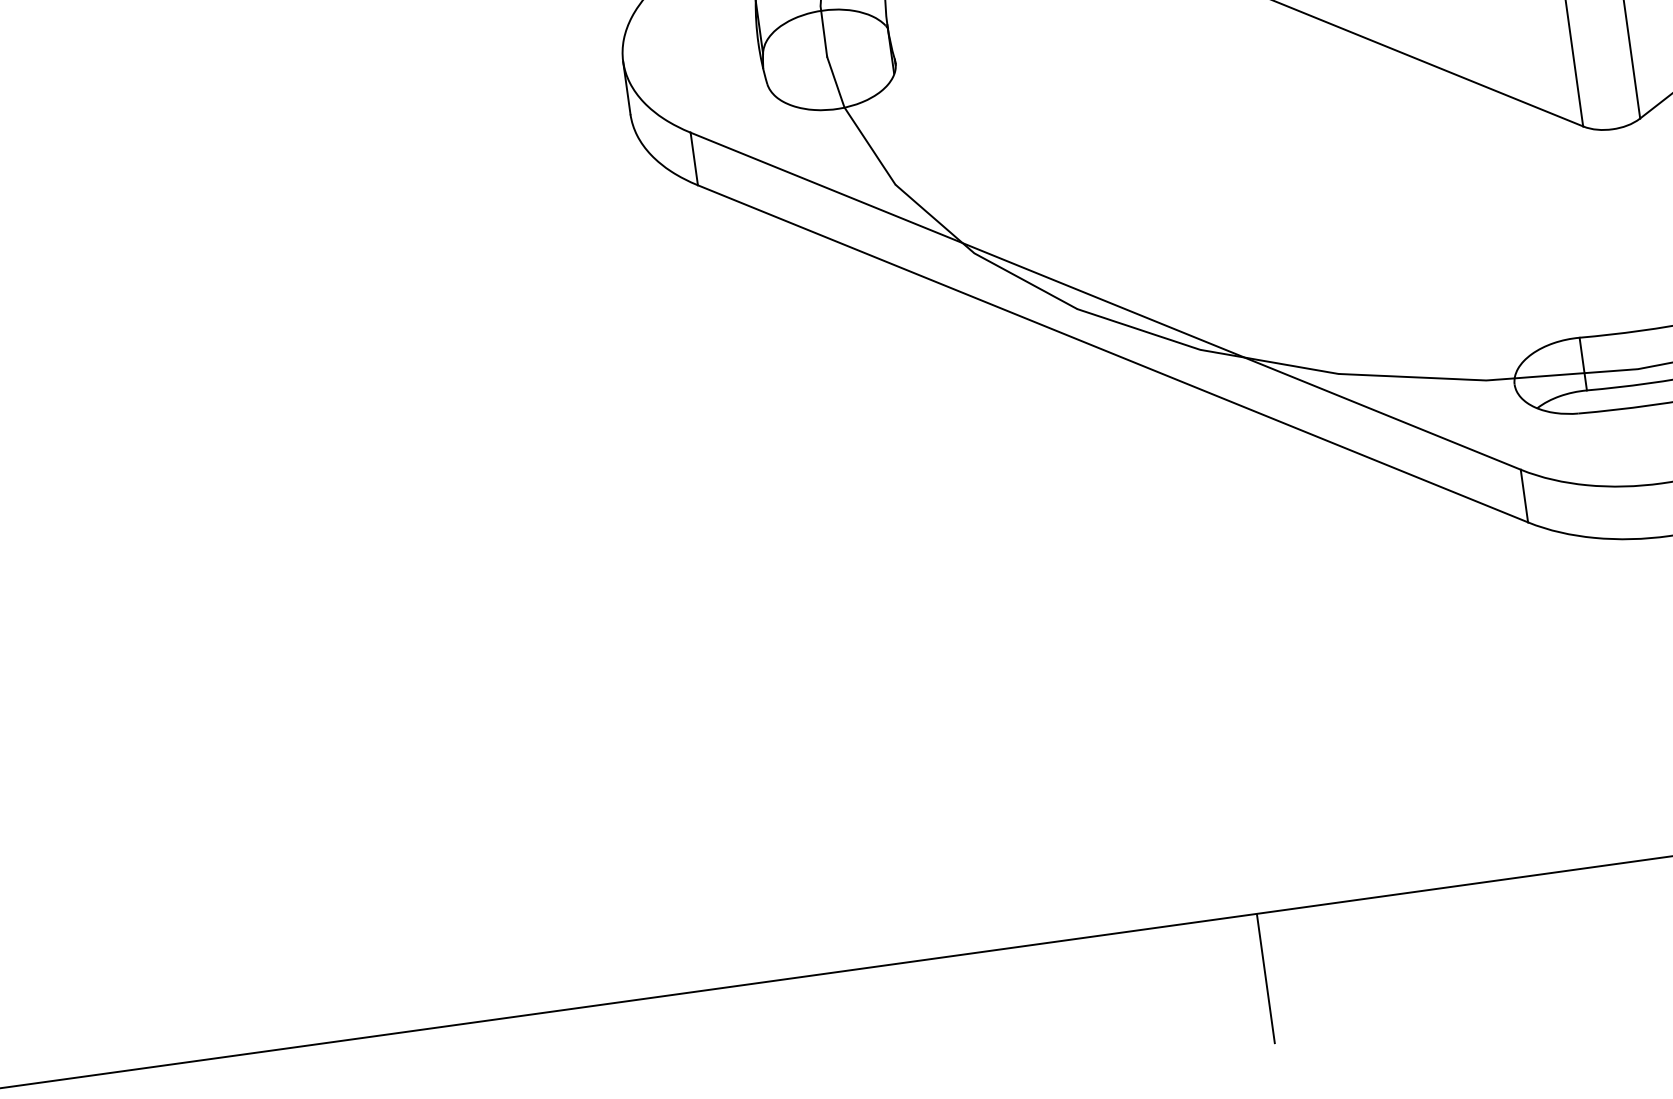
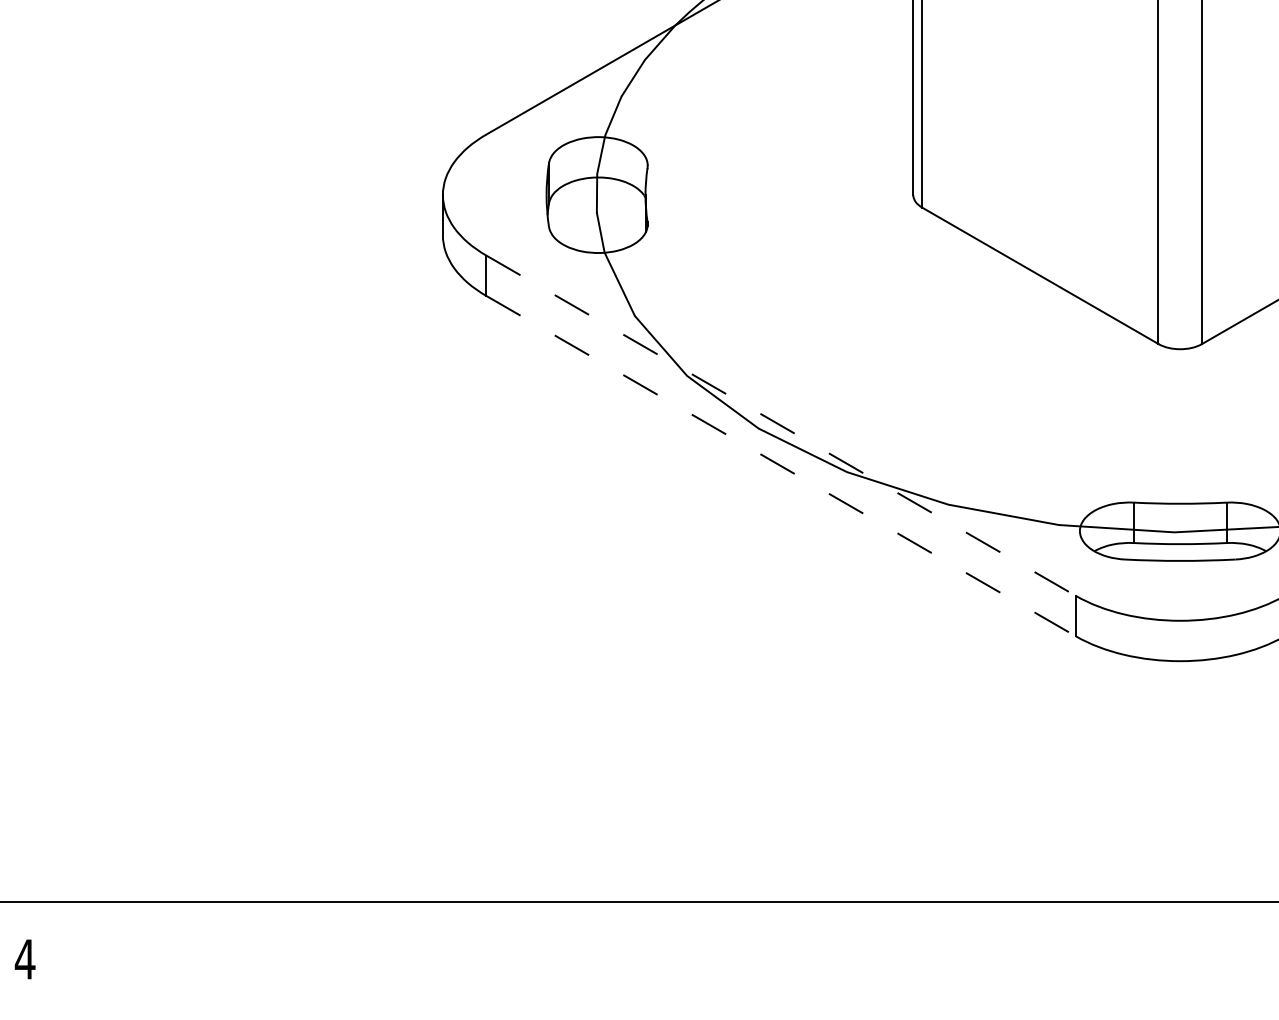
line: (1106, 300) -> (781, 425), solid -> dashed
line: (1113, 354) -> (781, 466), solid -> dashed
line: (1265, 977) -> (830, 951), removed

